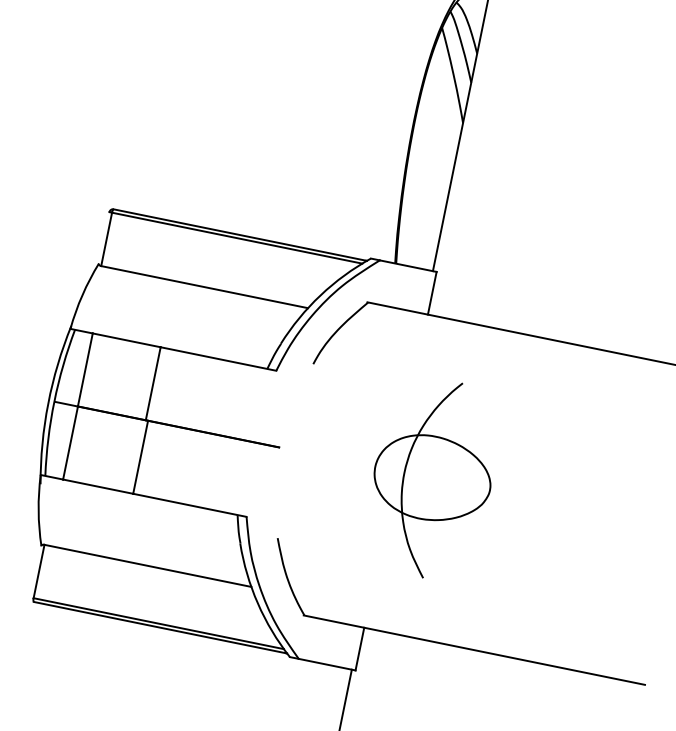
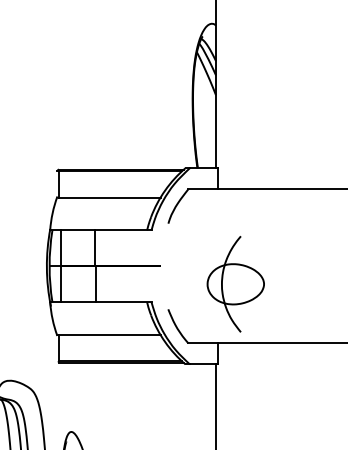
part: (431, 478) -> (235, 284), moved

